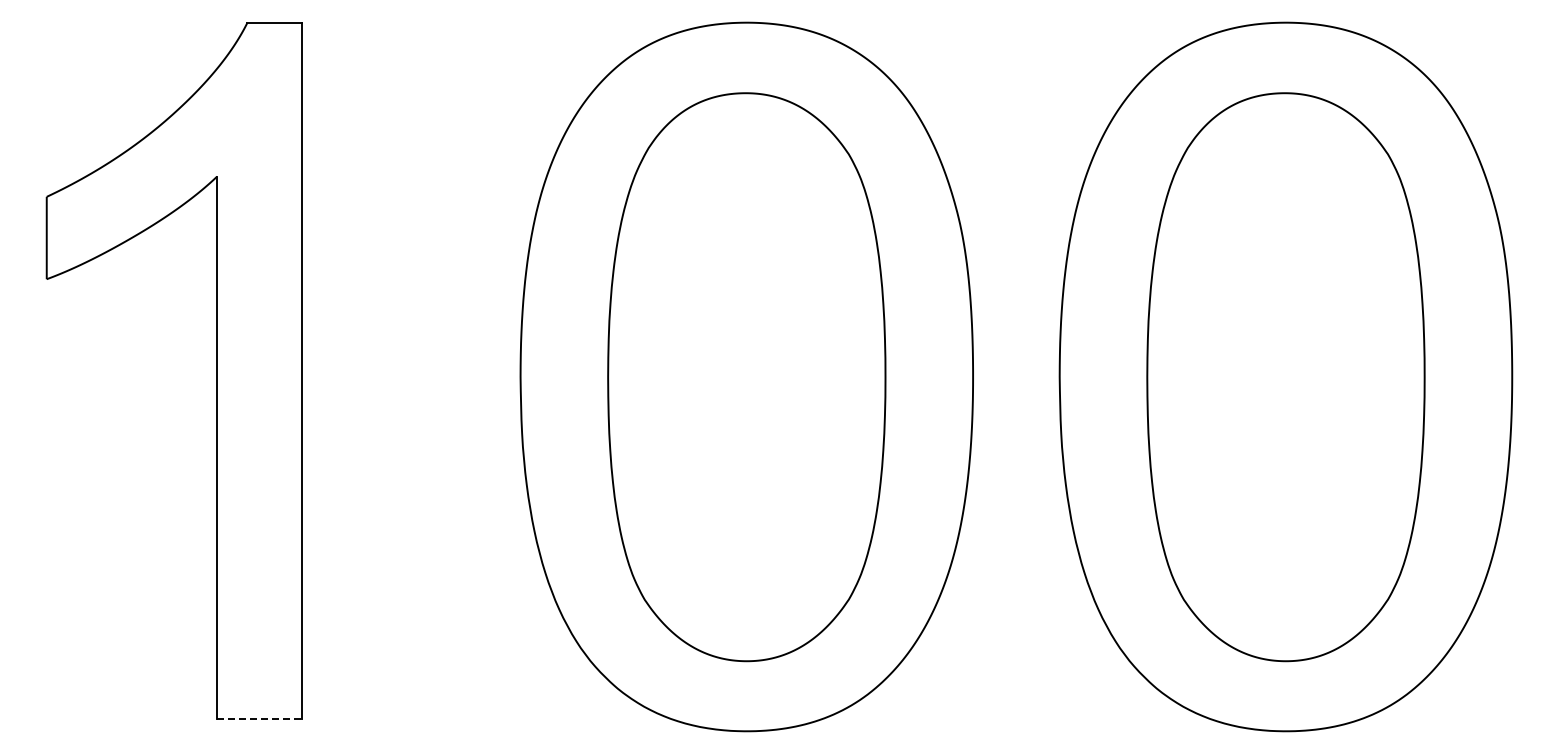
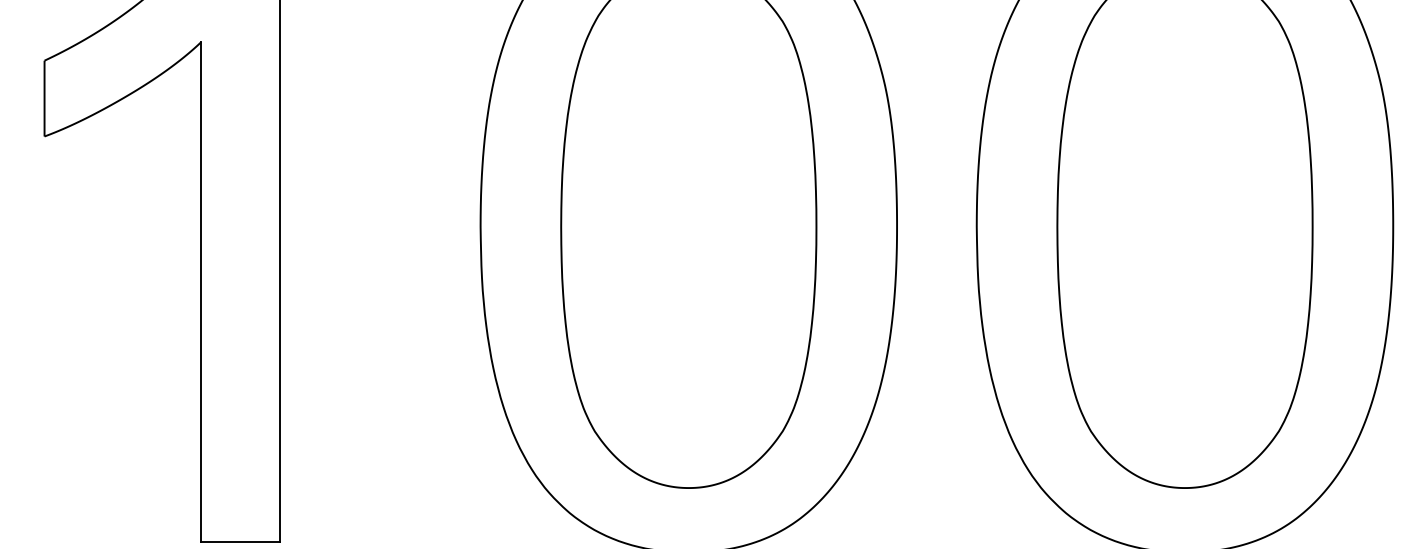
line: (259, 719) -> (240, 541), dashed -> solid

